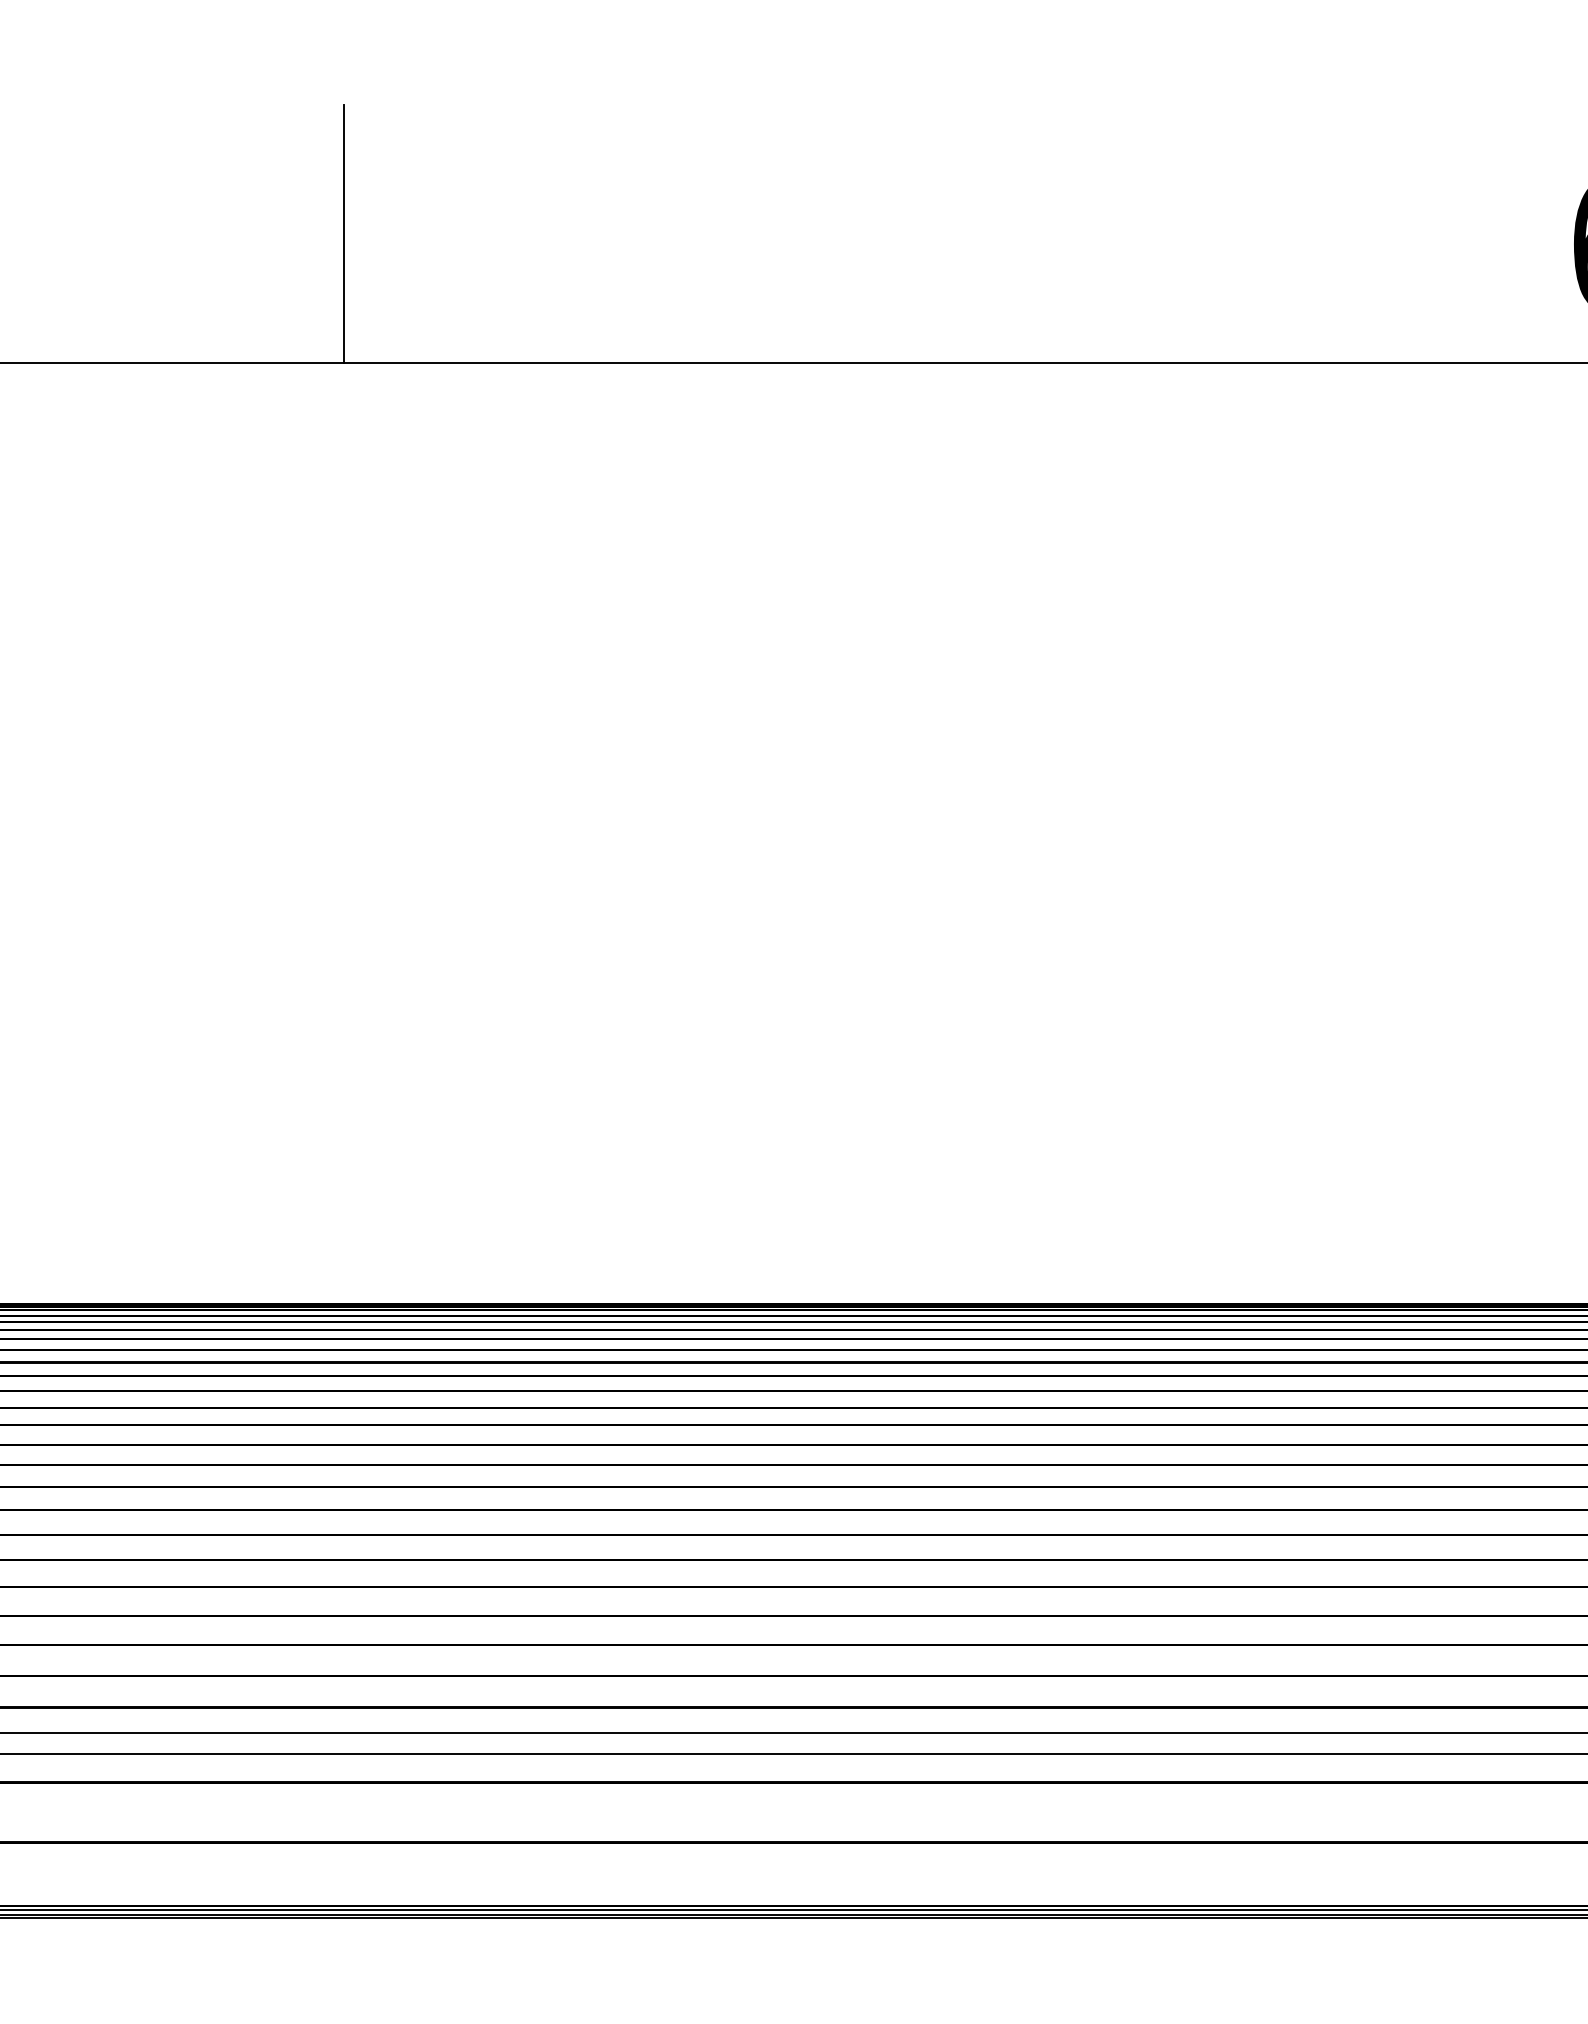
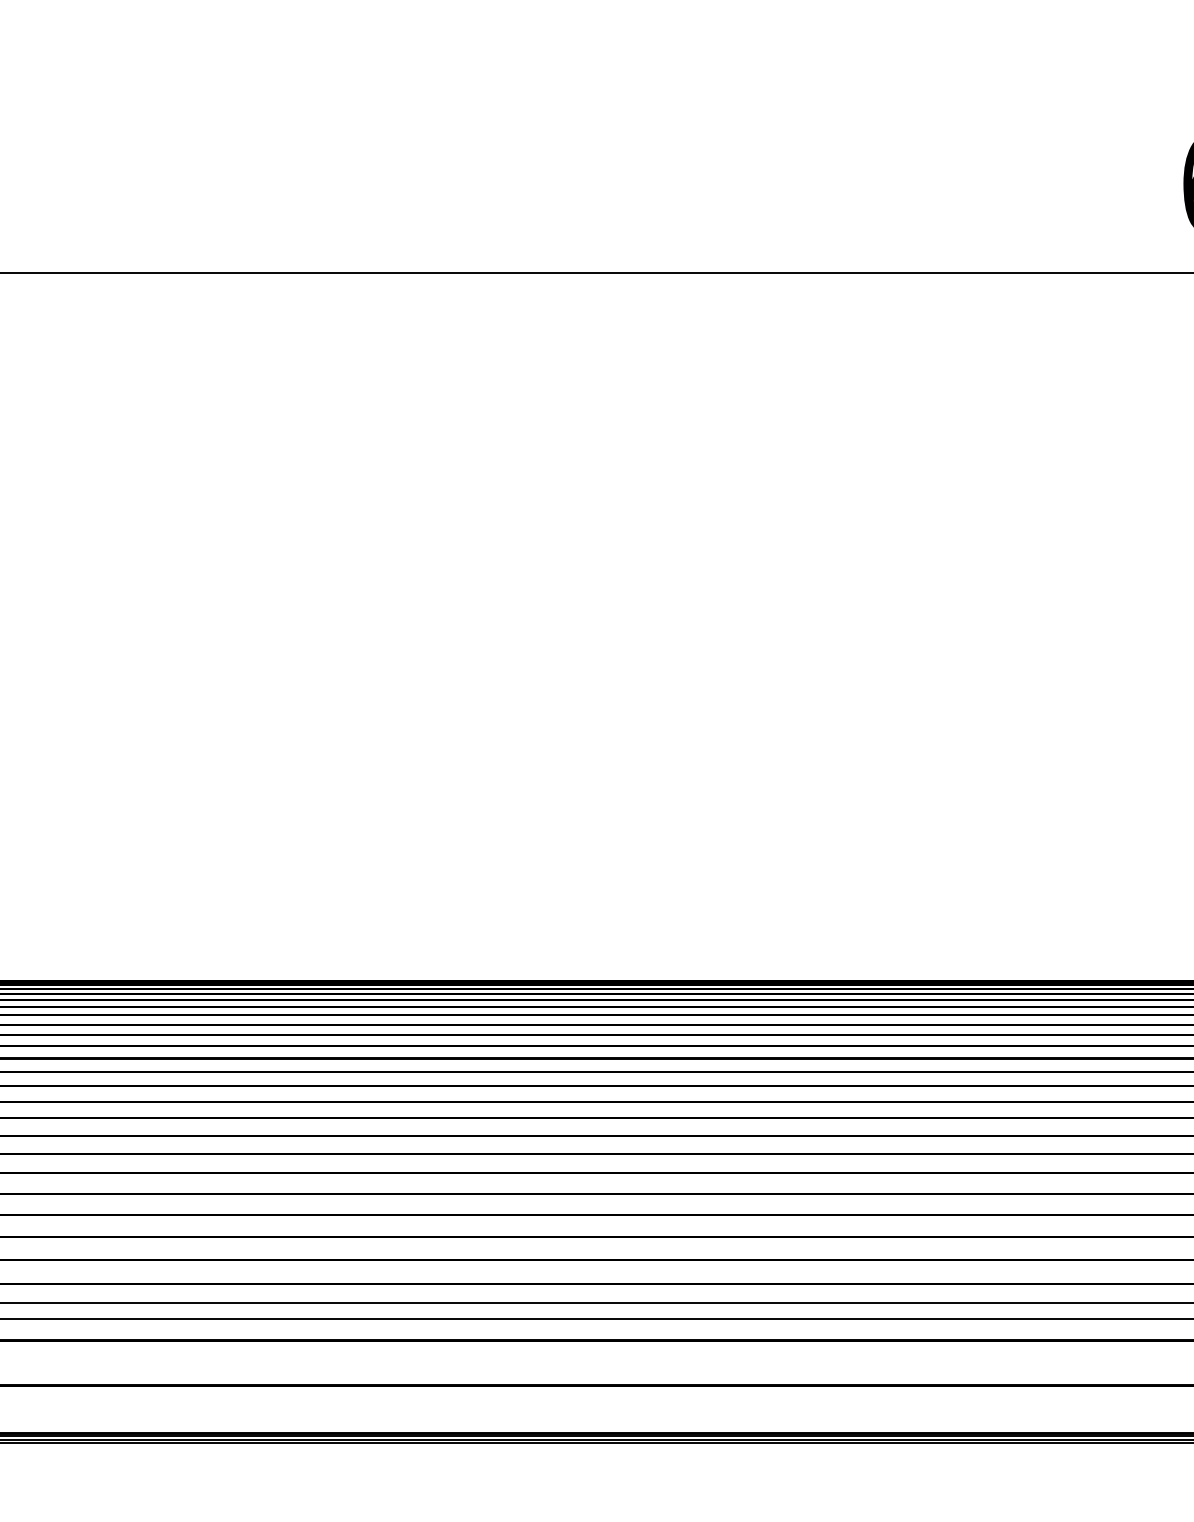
line: (343, 233) -> (258, 175), removed

